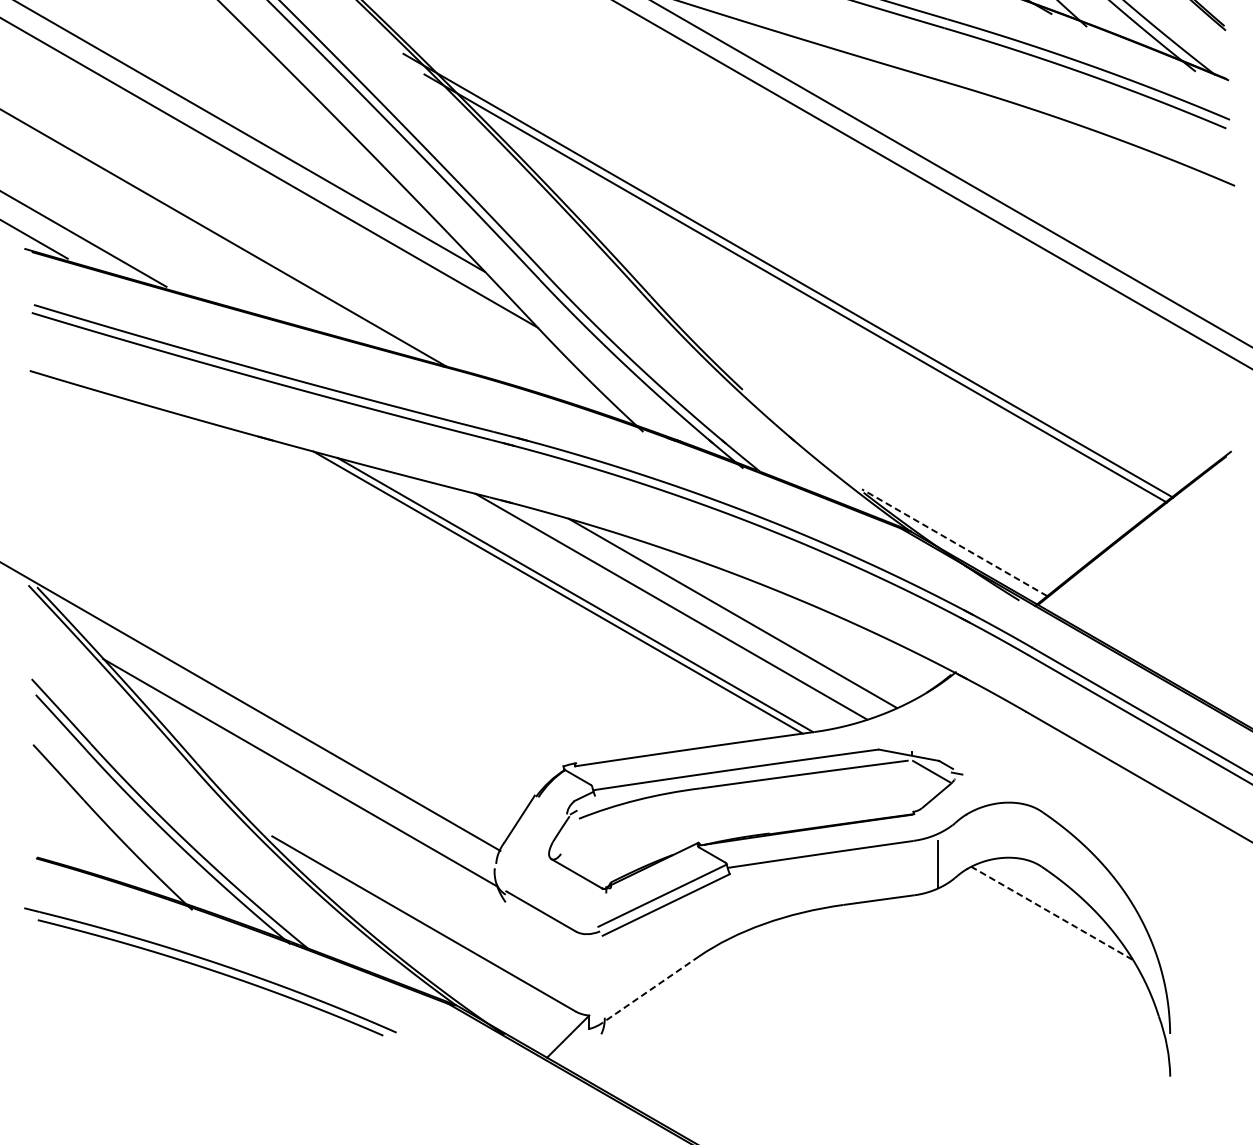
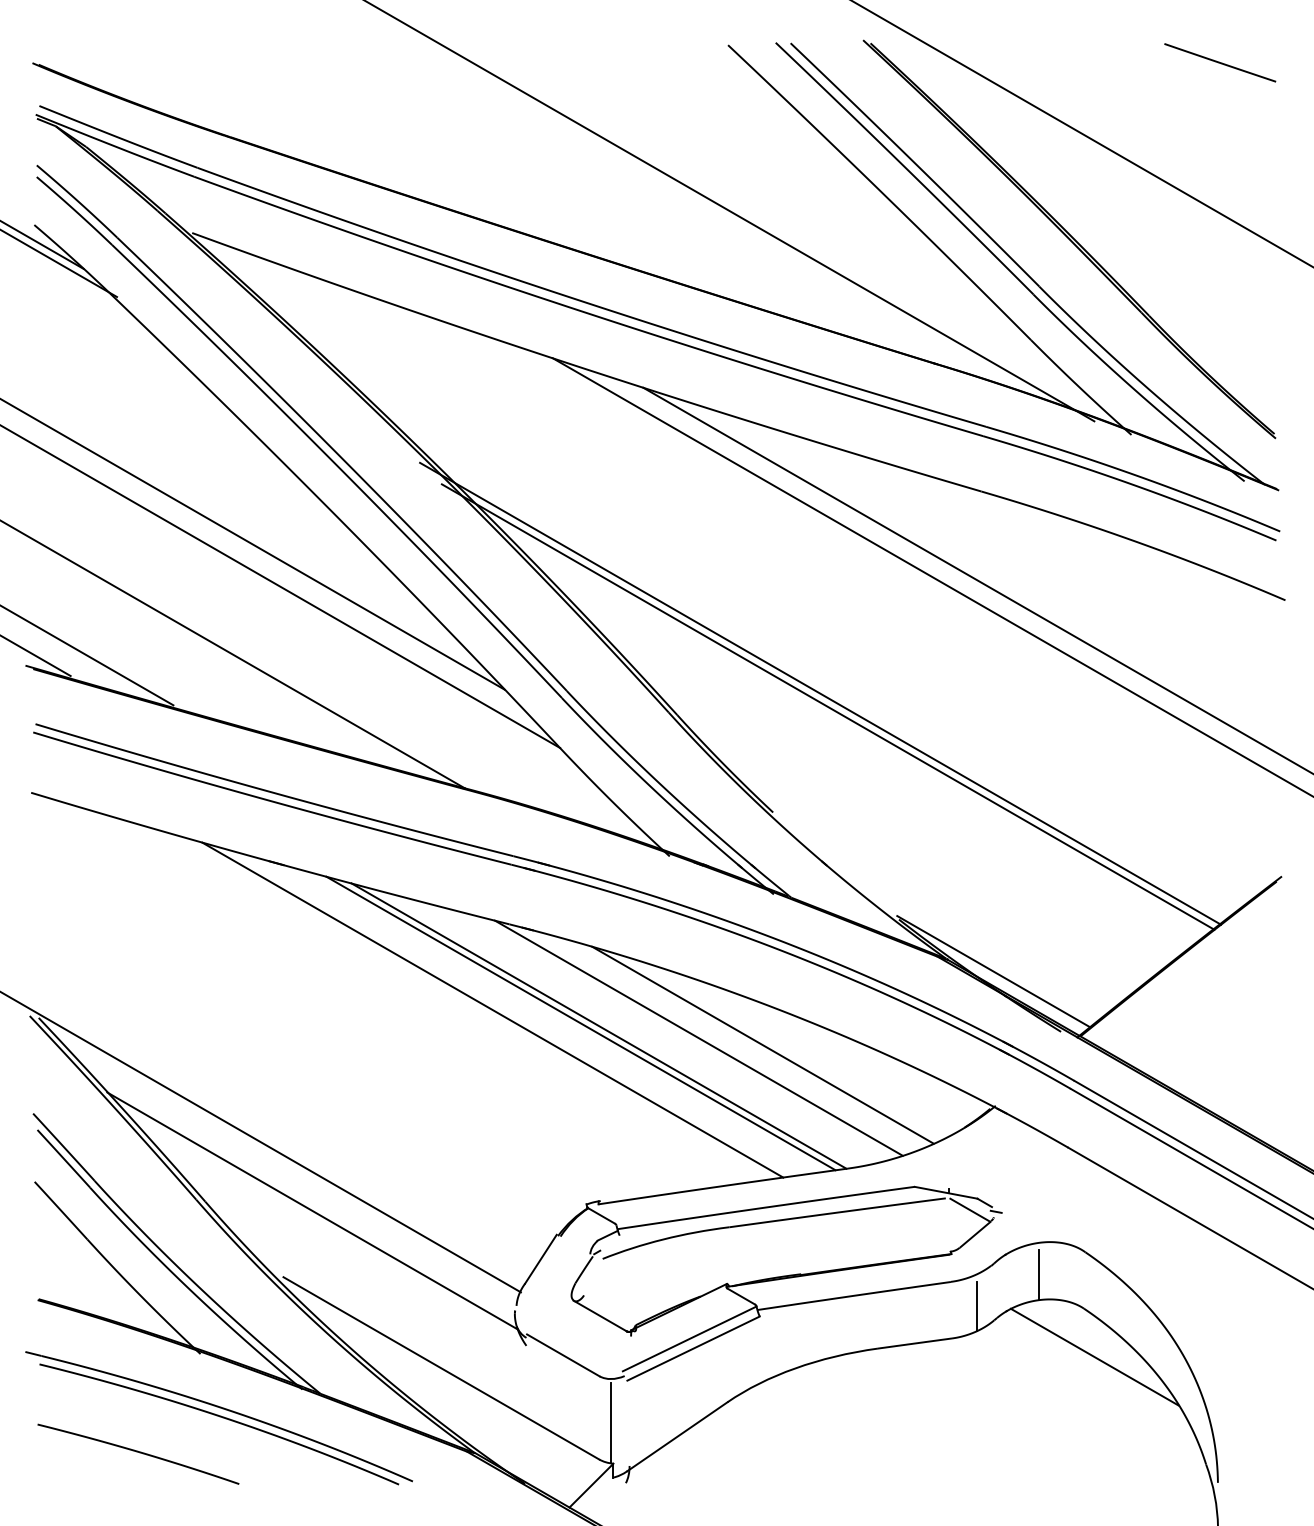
line: (954, 542) -> (993, 971), dashed -> solid
line: (473, 579) -> (492, 1009), added
line: (998, 833) -> (1039, 1274), added
line: (1051, 913) -> (1094, 1357), dashed -> solid
line: (586, 976) -> (610, 1423), added
line: (650, 989) -> (677, 1436), dashed -> solid
curve: (132, 1004) -> (138, 1452), added

